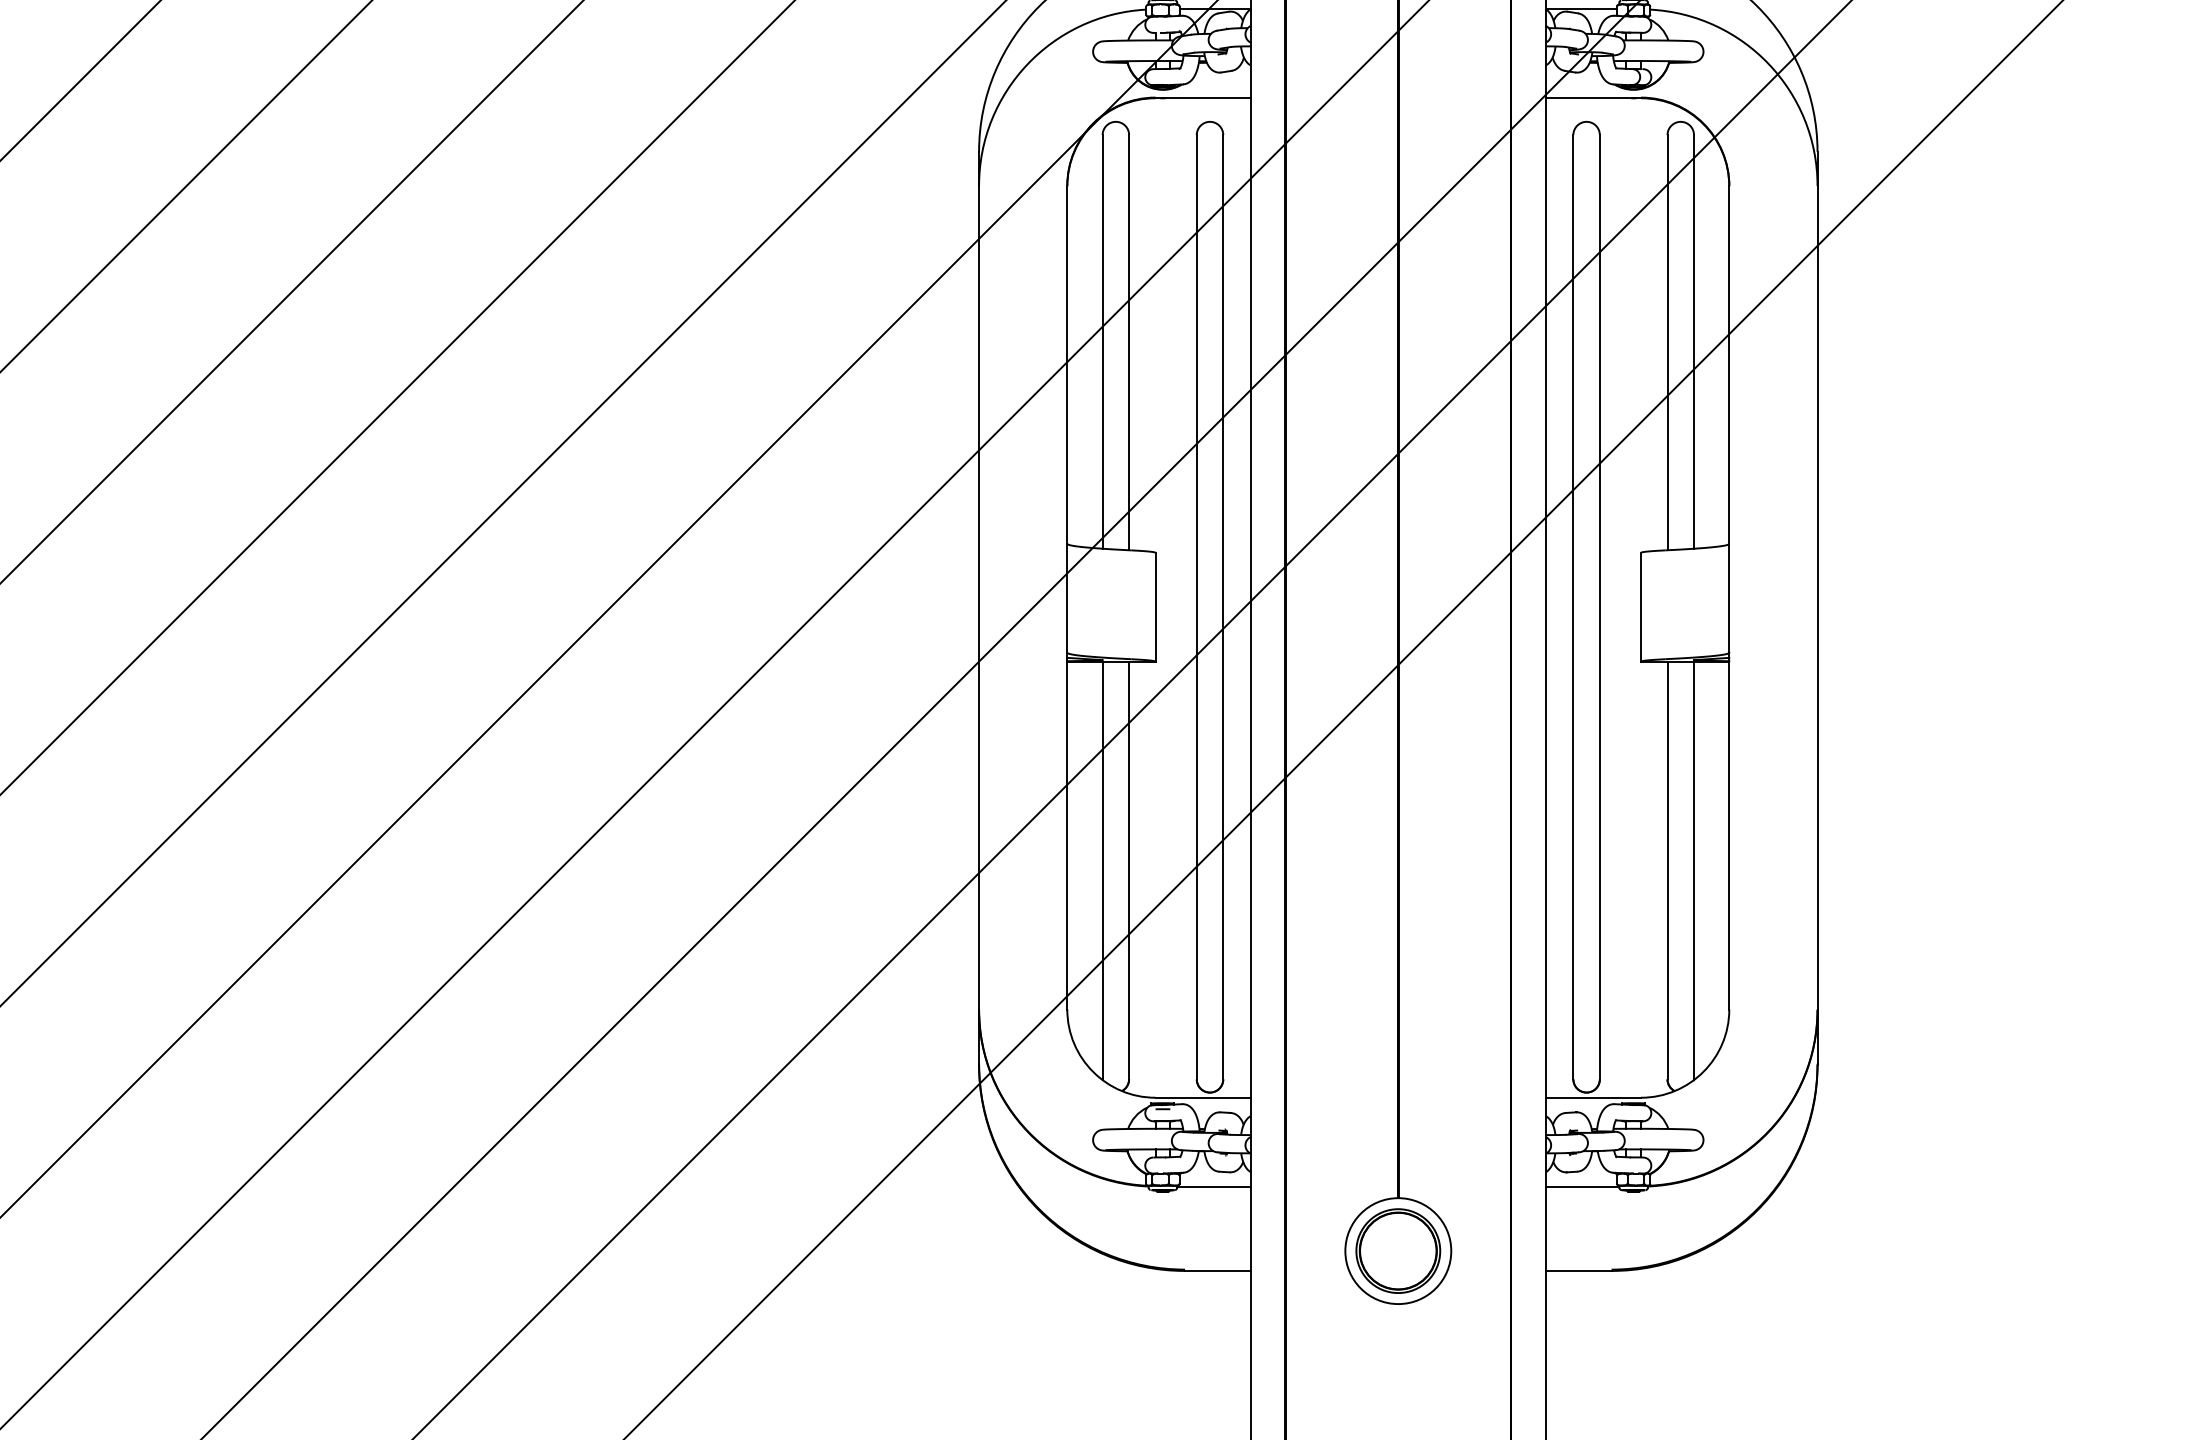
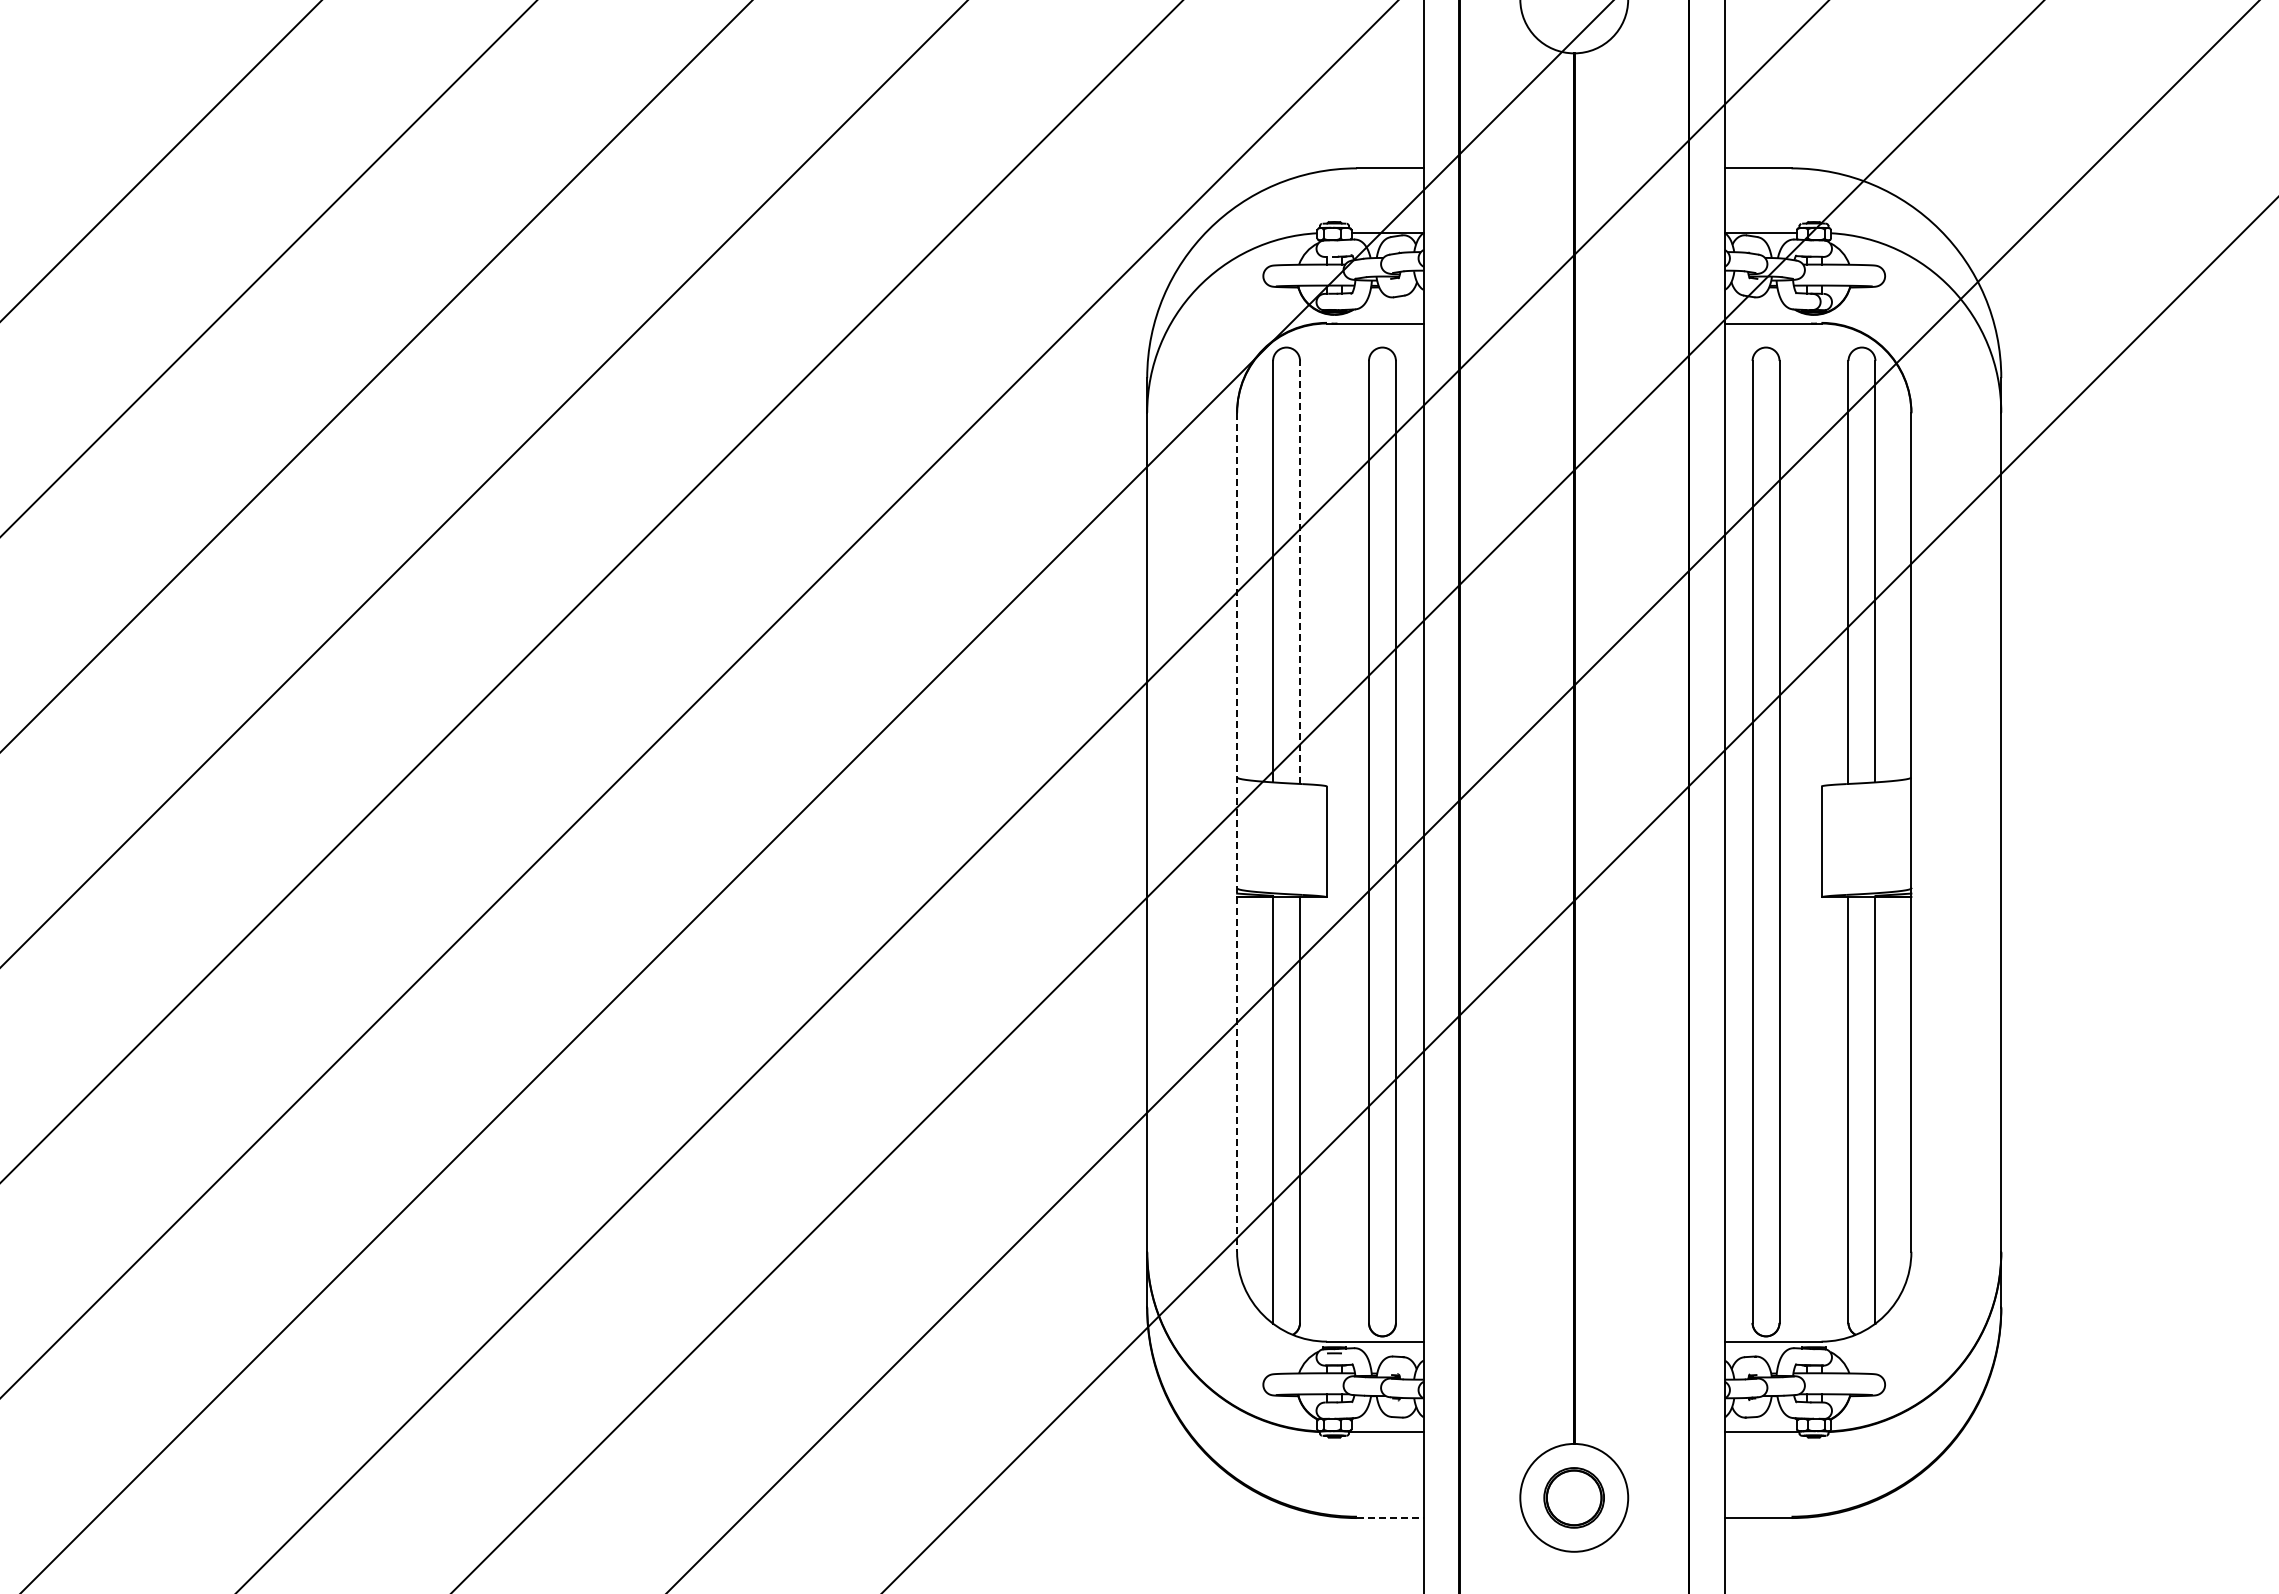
line: (1129, 342) -> (1300, 572), solid -> dashed
line: (1067, 597) -> (1237, 832), solid -> dashed
part: (1397, 1250) -> (1573, 1497), size x0.7
line: (1217, 1271) -> (1390, 1518), solid -> dashed

